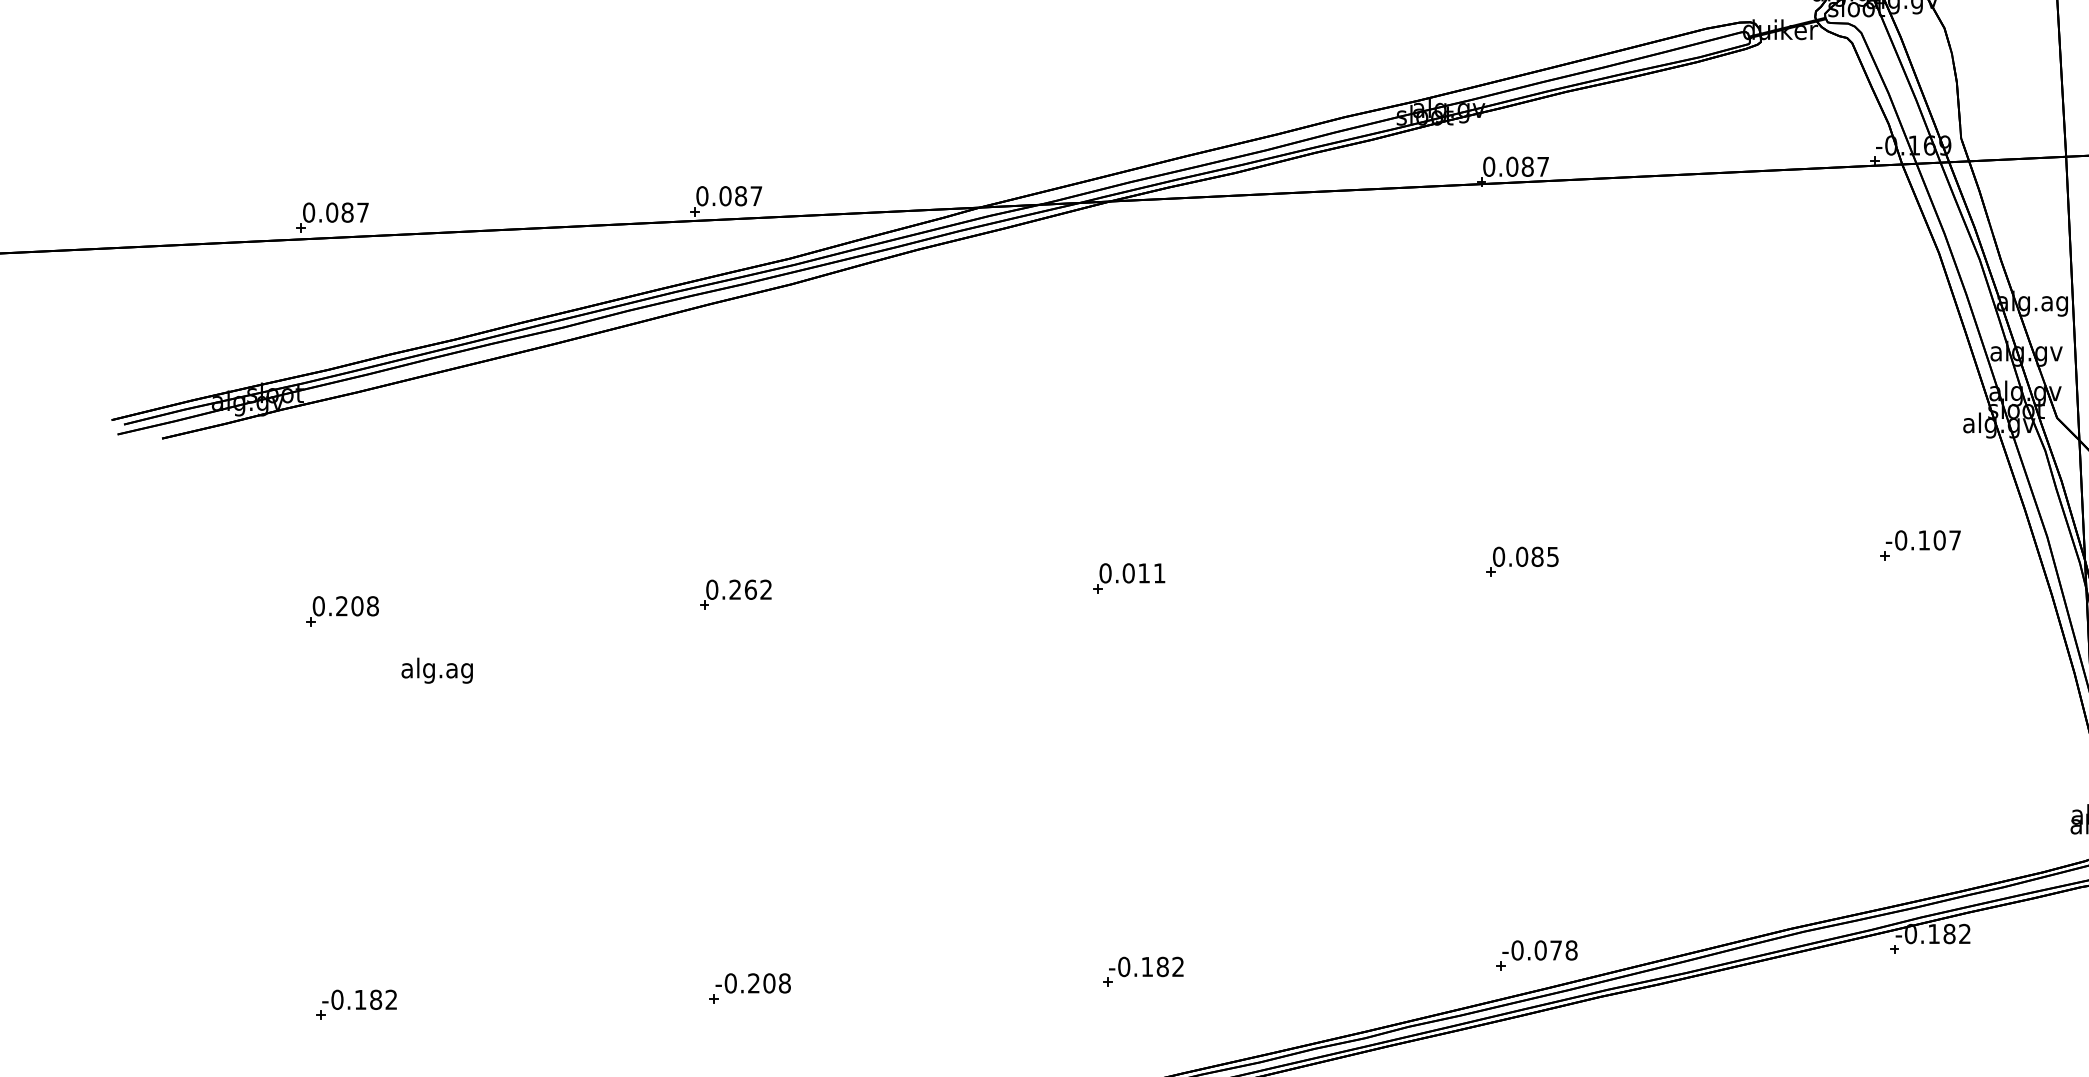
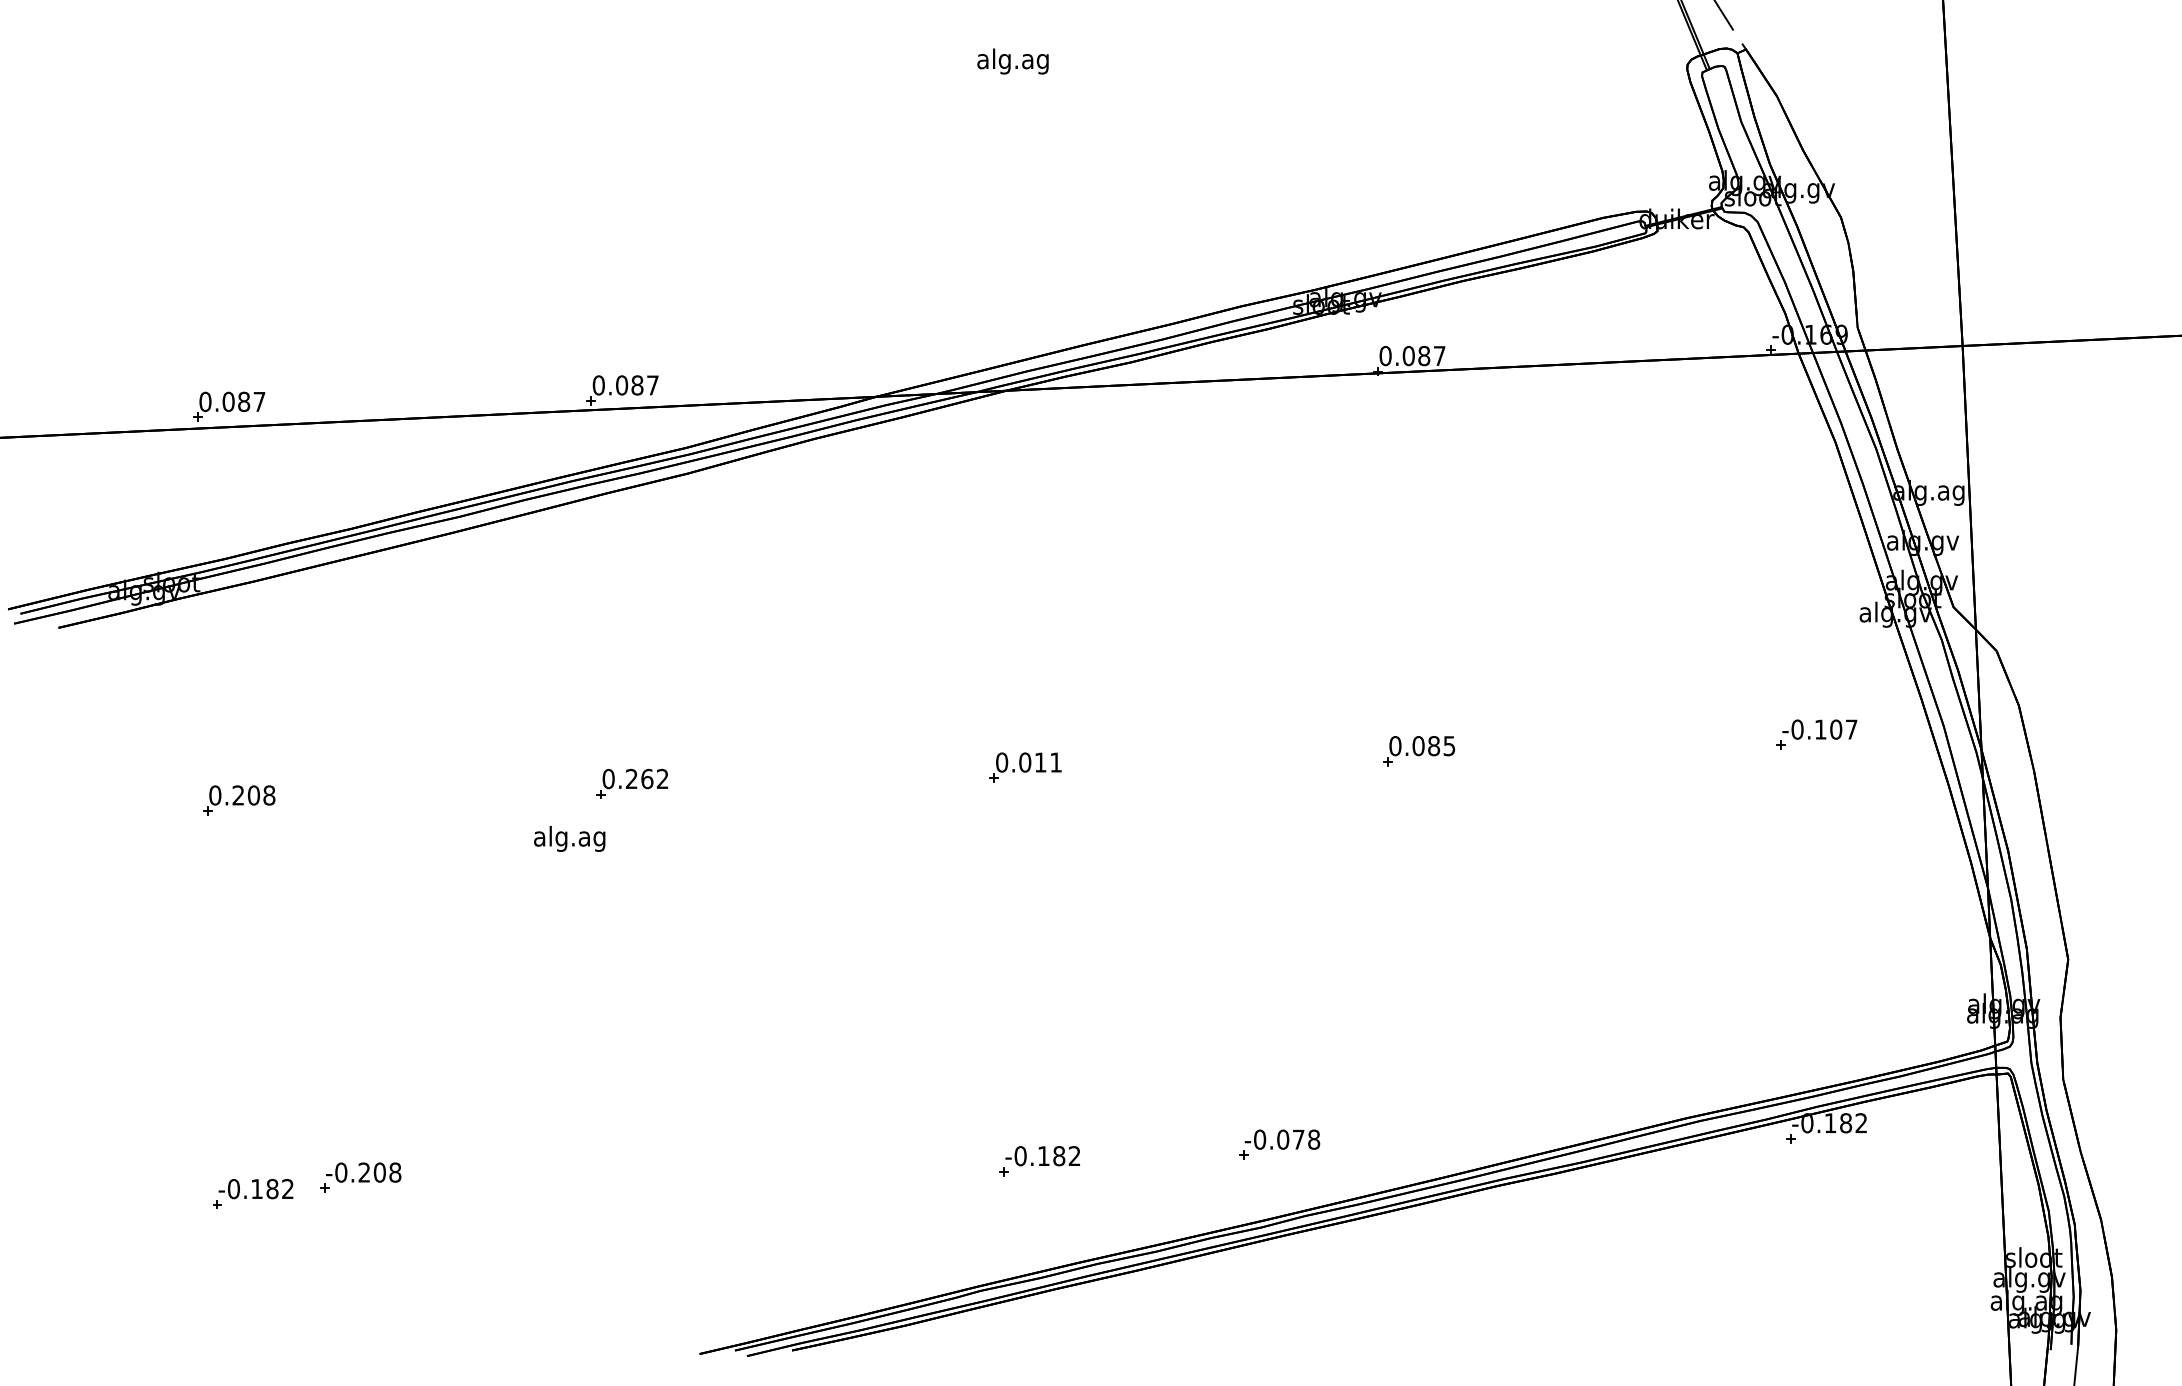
text: (437, 670) -> (569, 838), moved
part: (1537, 955) -> (1279, 1144), moved
part: (750, 988) -> (360, 1177), moved

